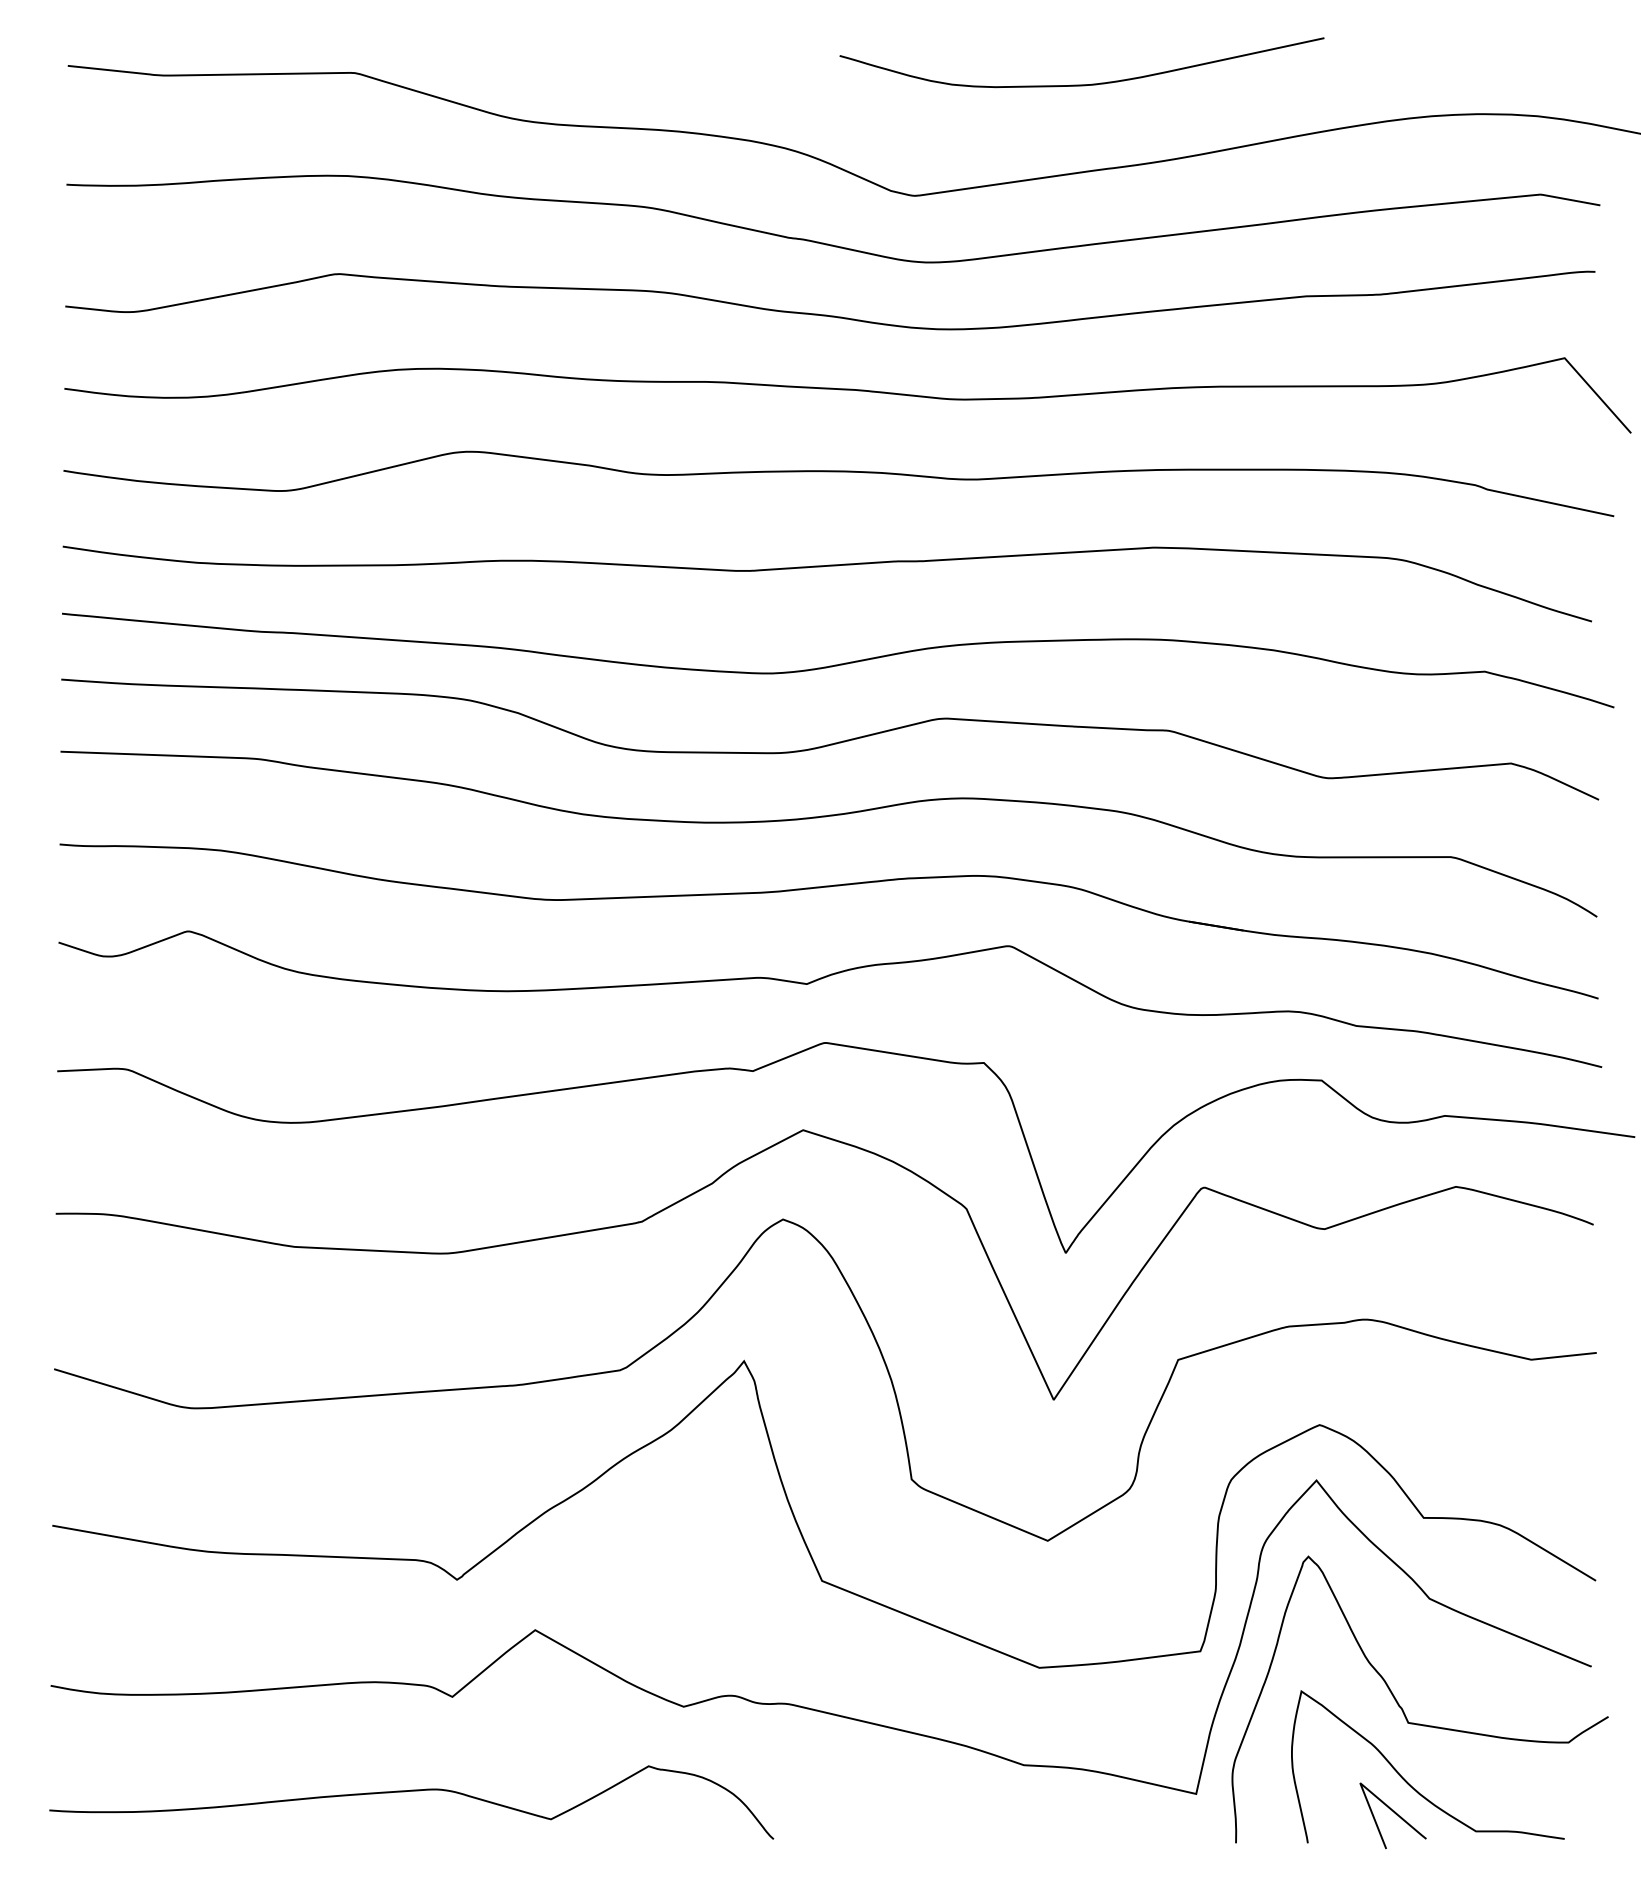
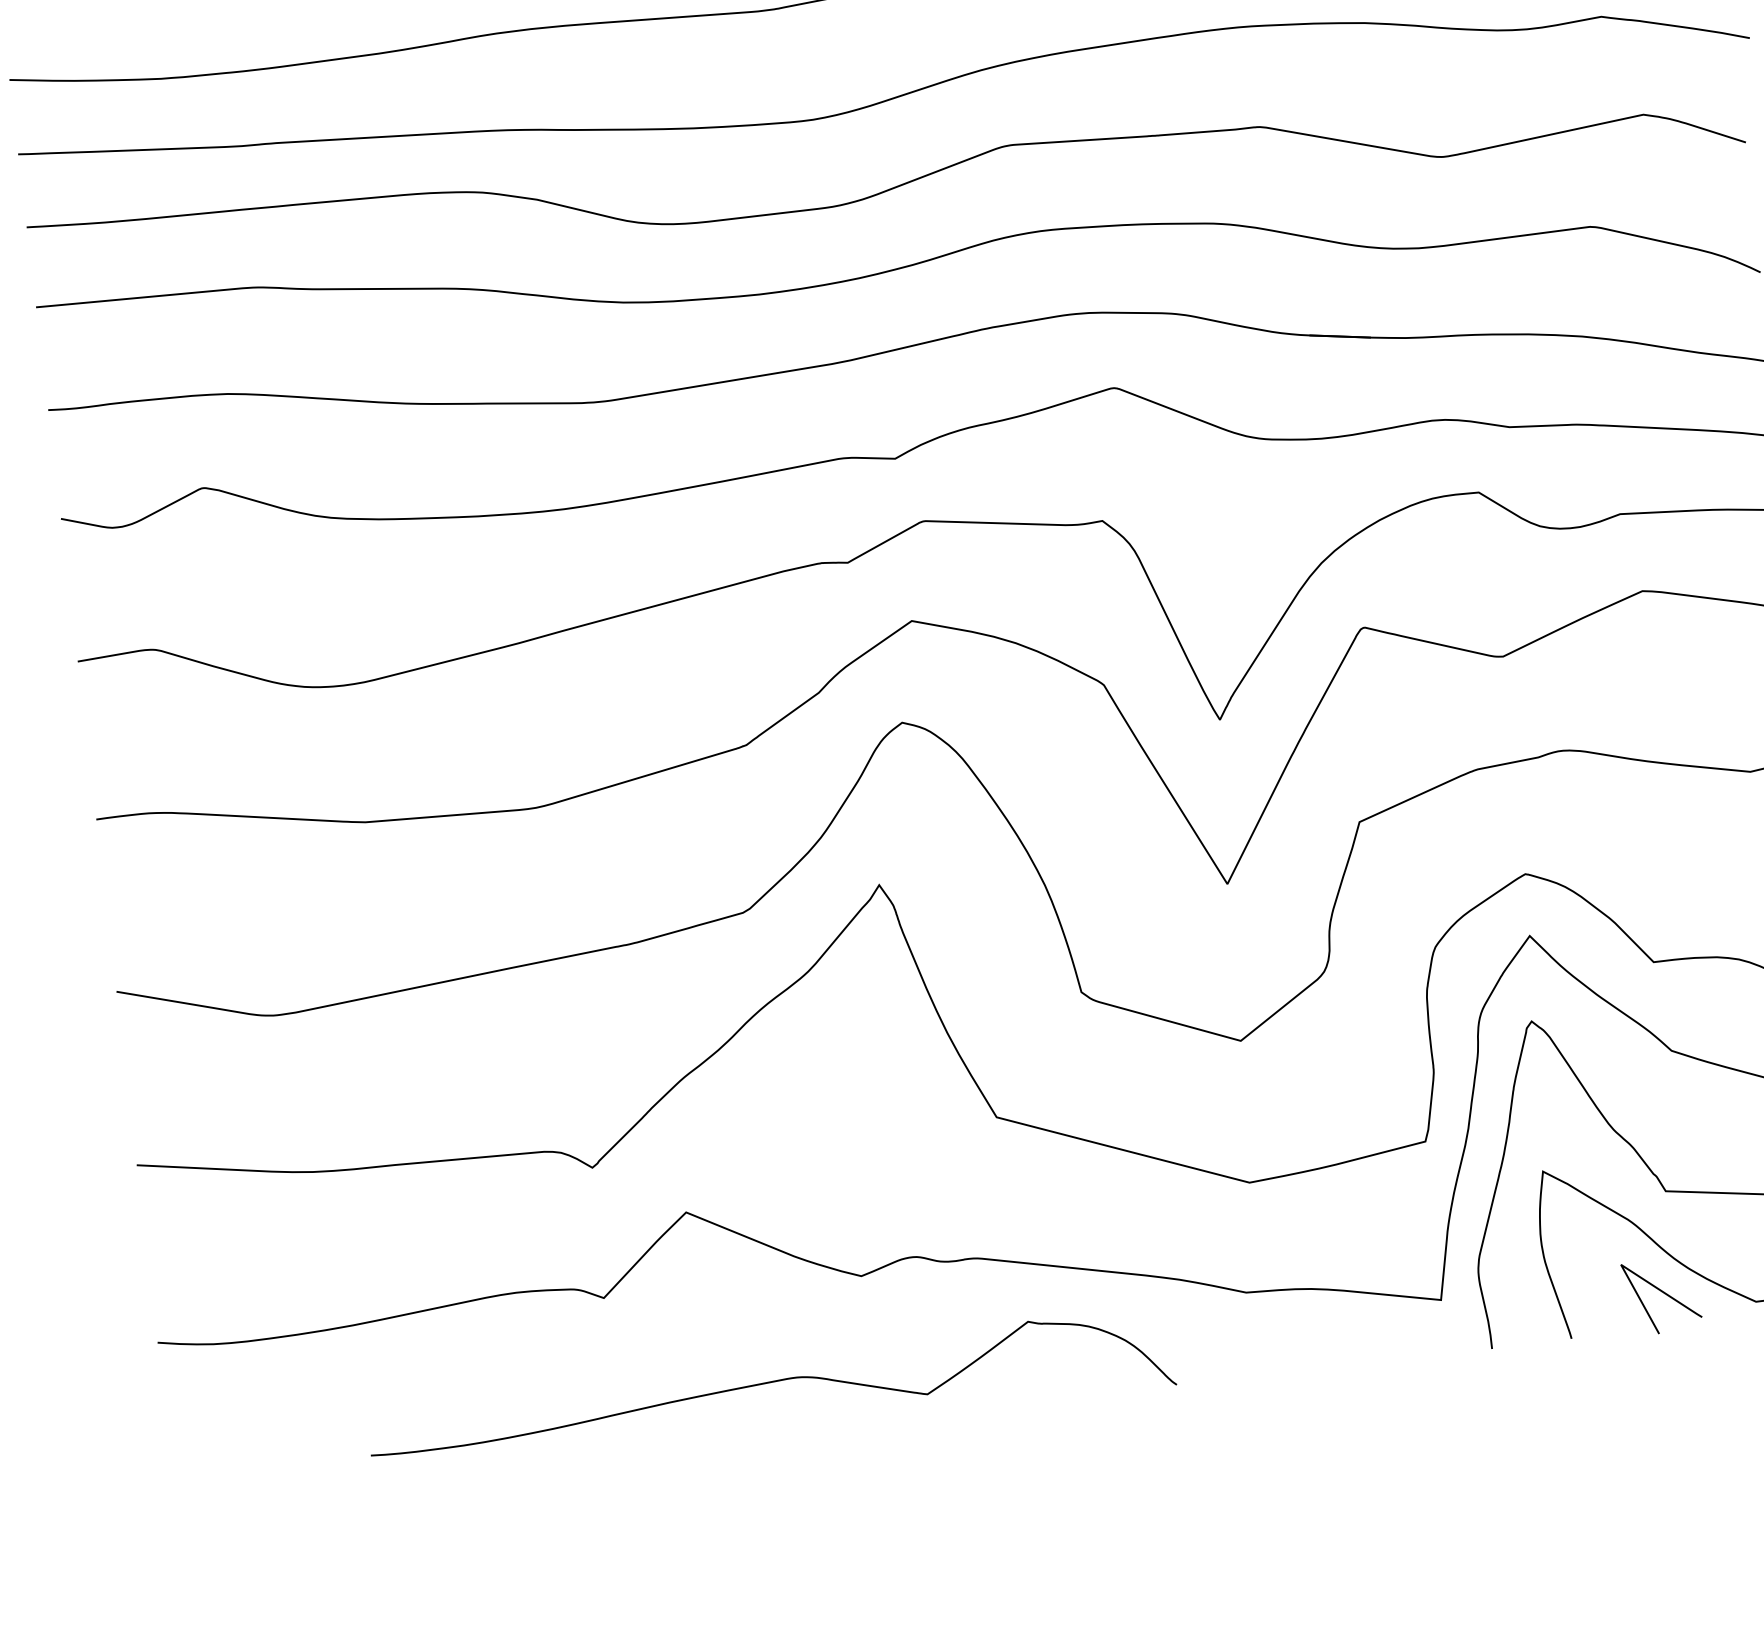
curve: (411, 1791) -> (769, 1383), moved

